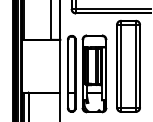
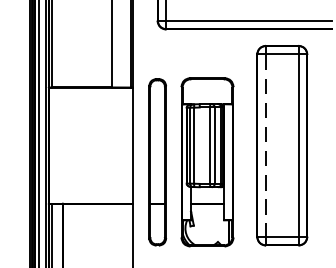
line: (121, 66) -> (266, 146), solid -> dashed

